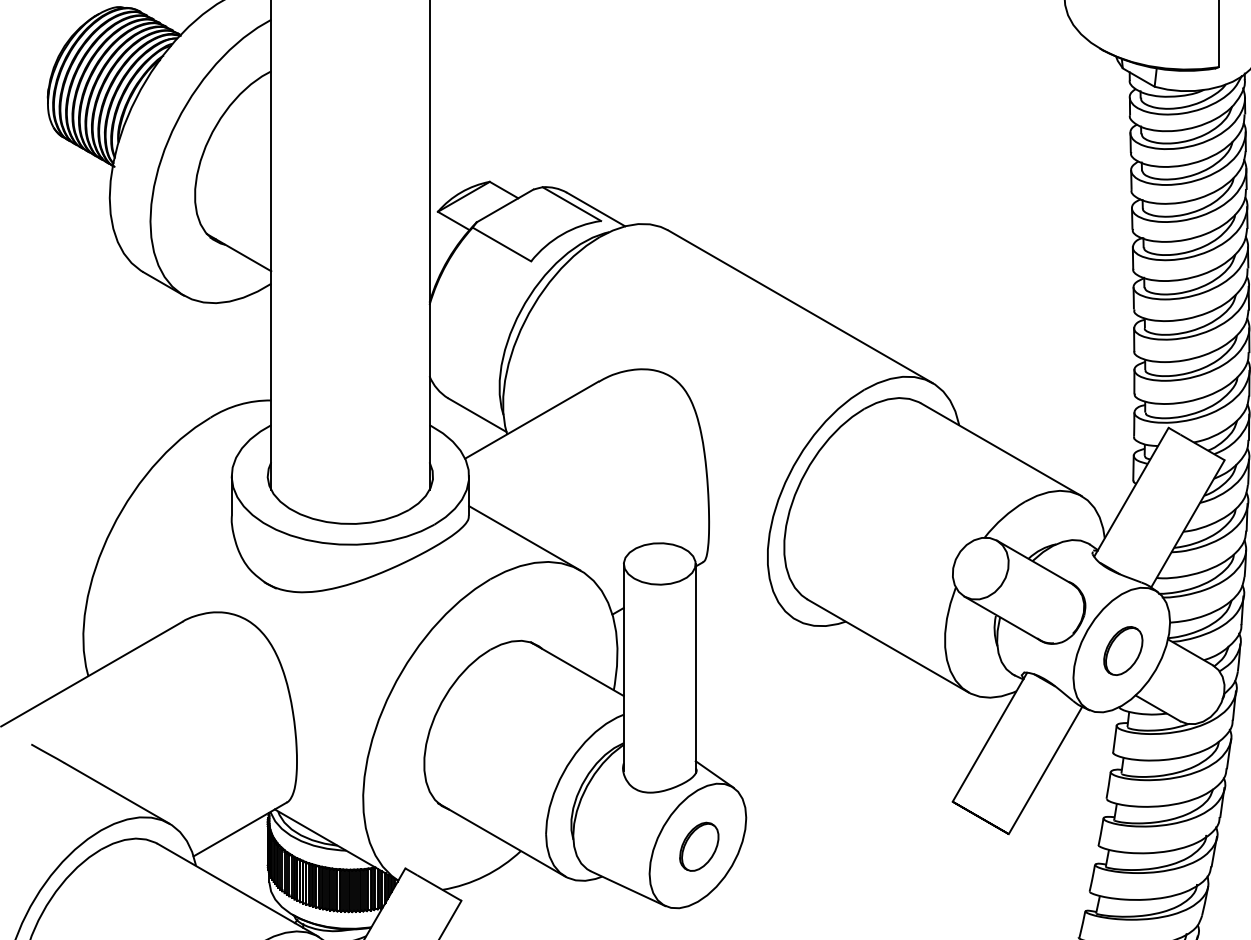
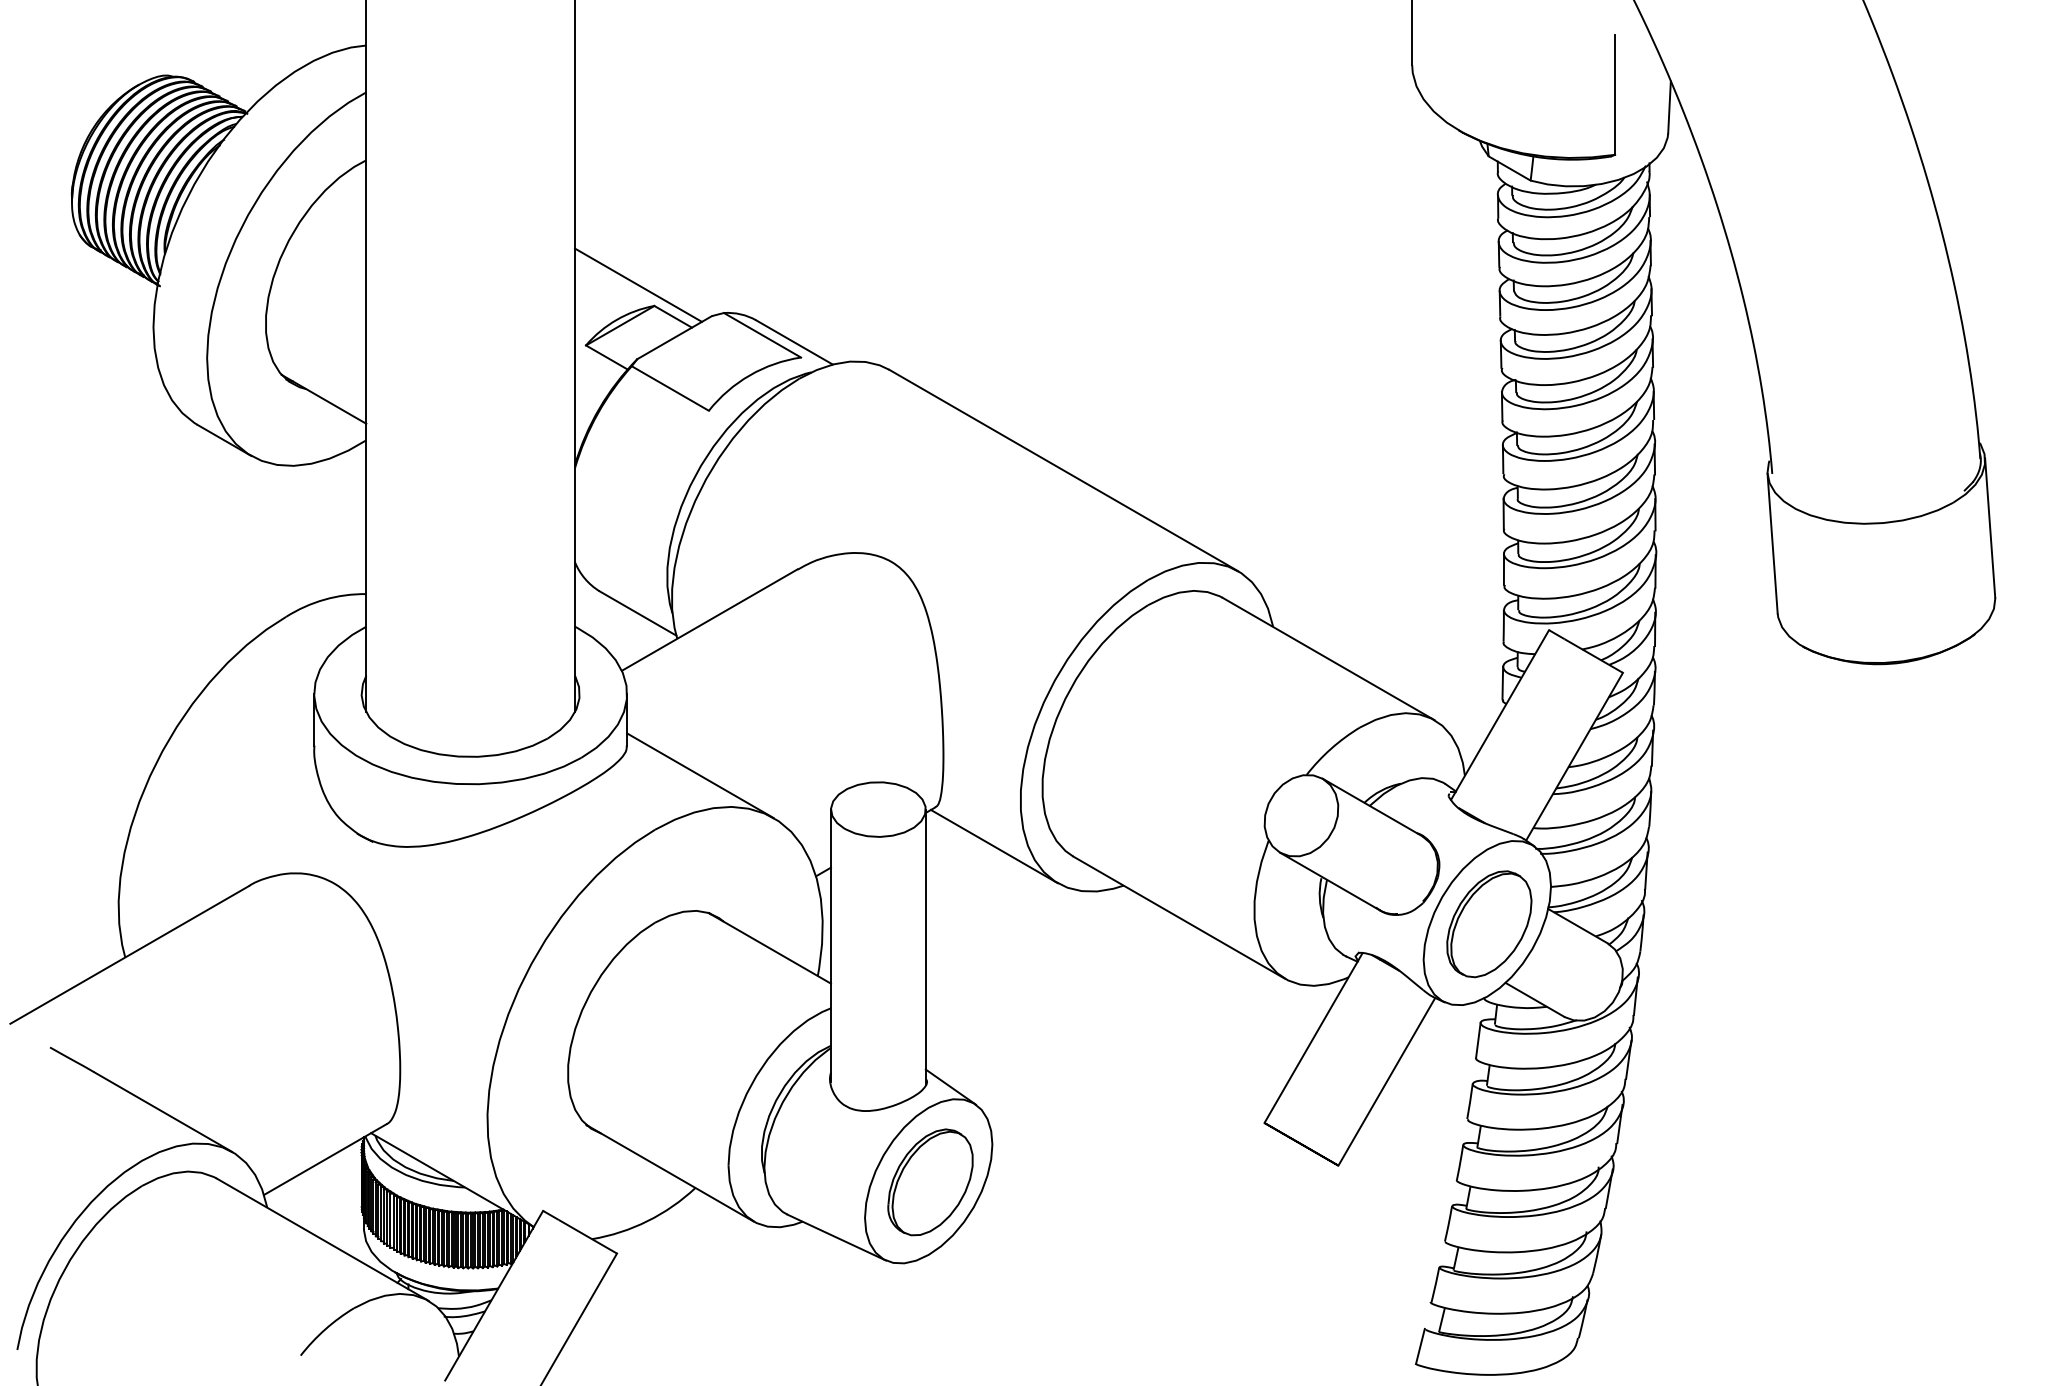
line: (477, 165) -> (638, 284), added
line: (747, 591) -> (993, 846), added
part: (1123, 651) -> (1489, 924), size x1.67
part: (699, 846) -> (930, 1182), size x1.67

